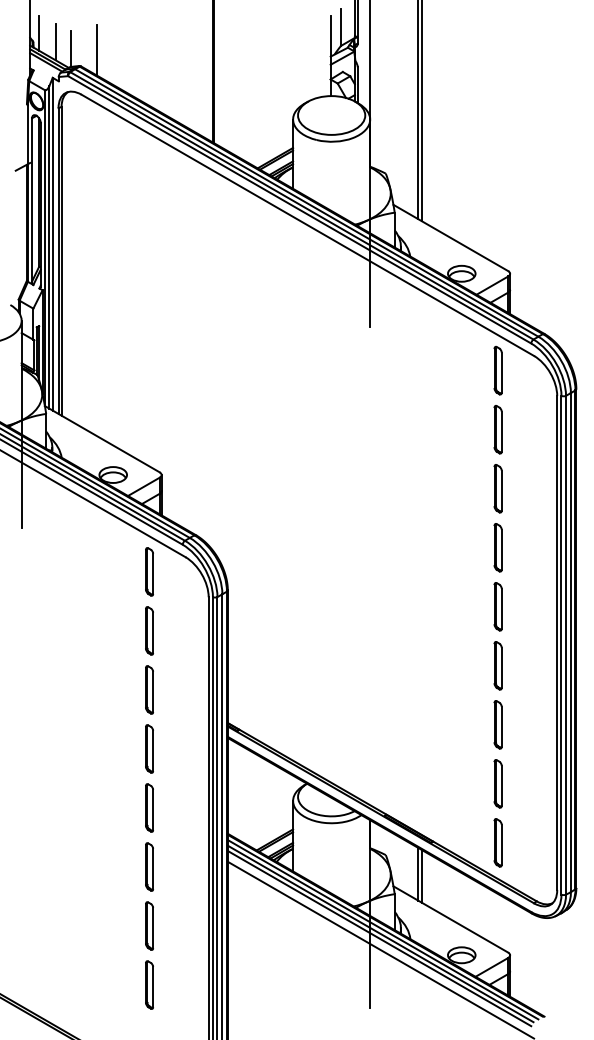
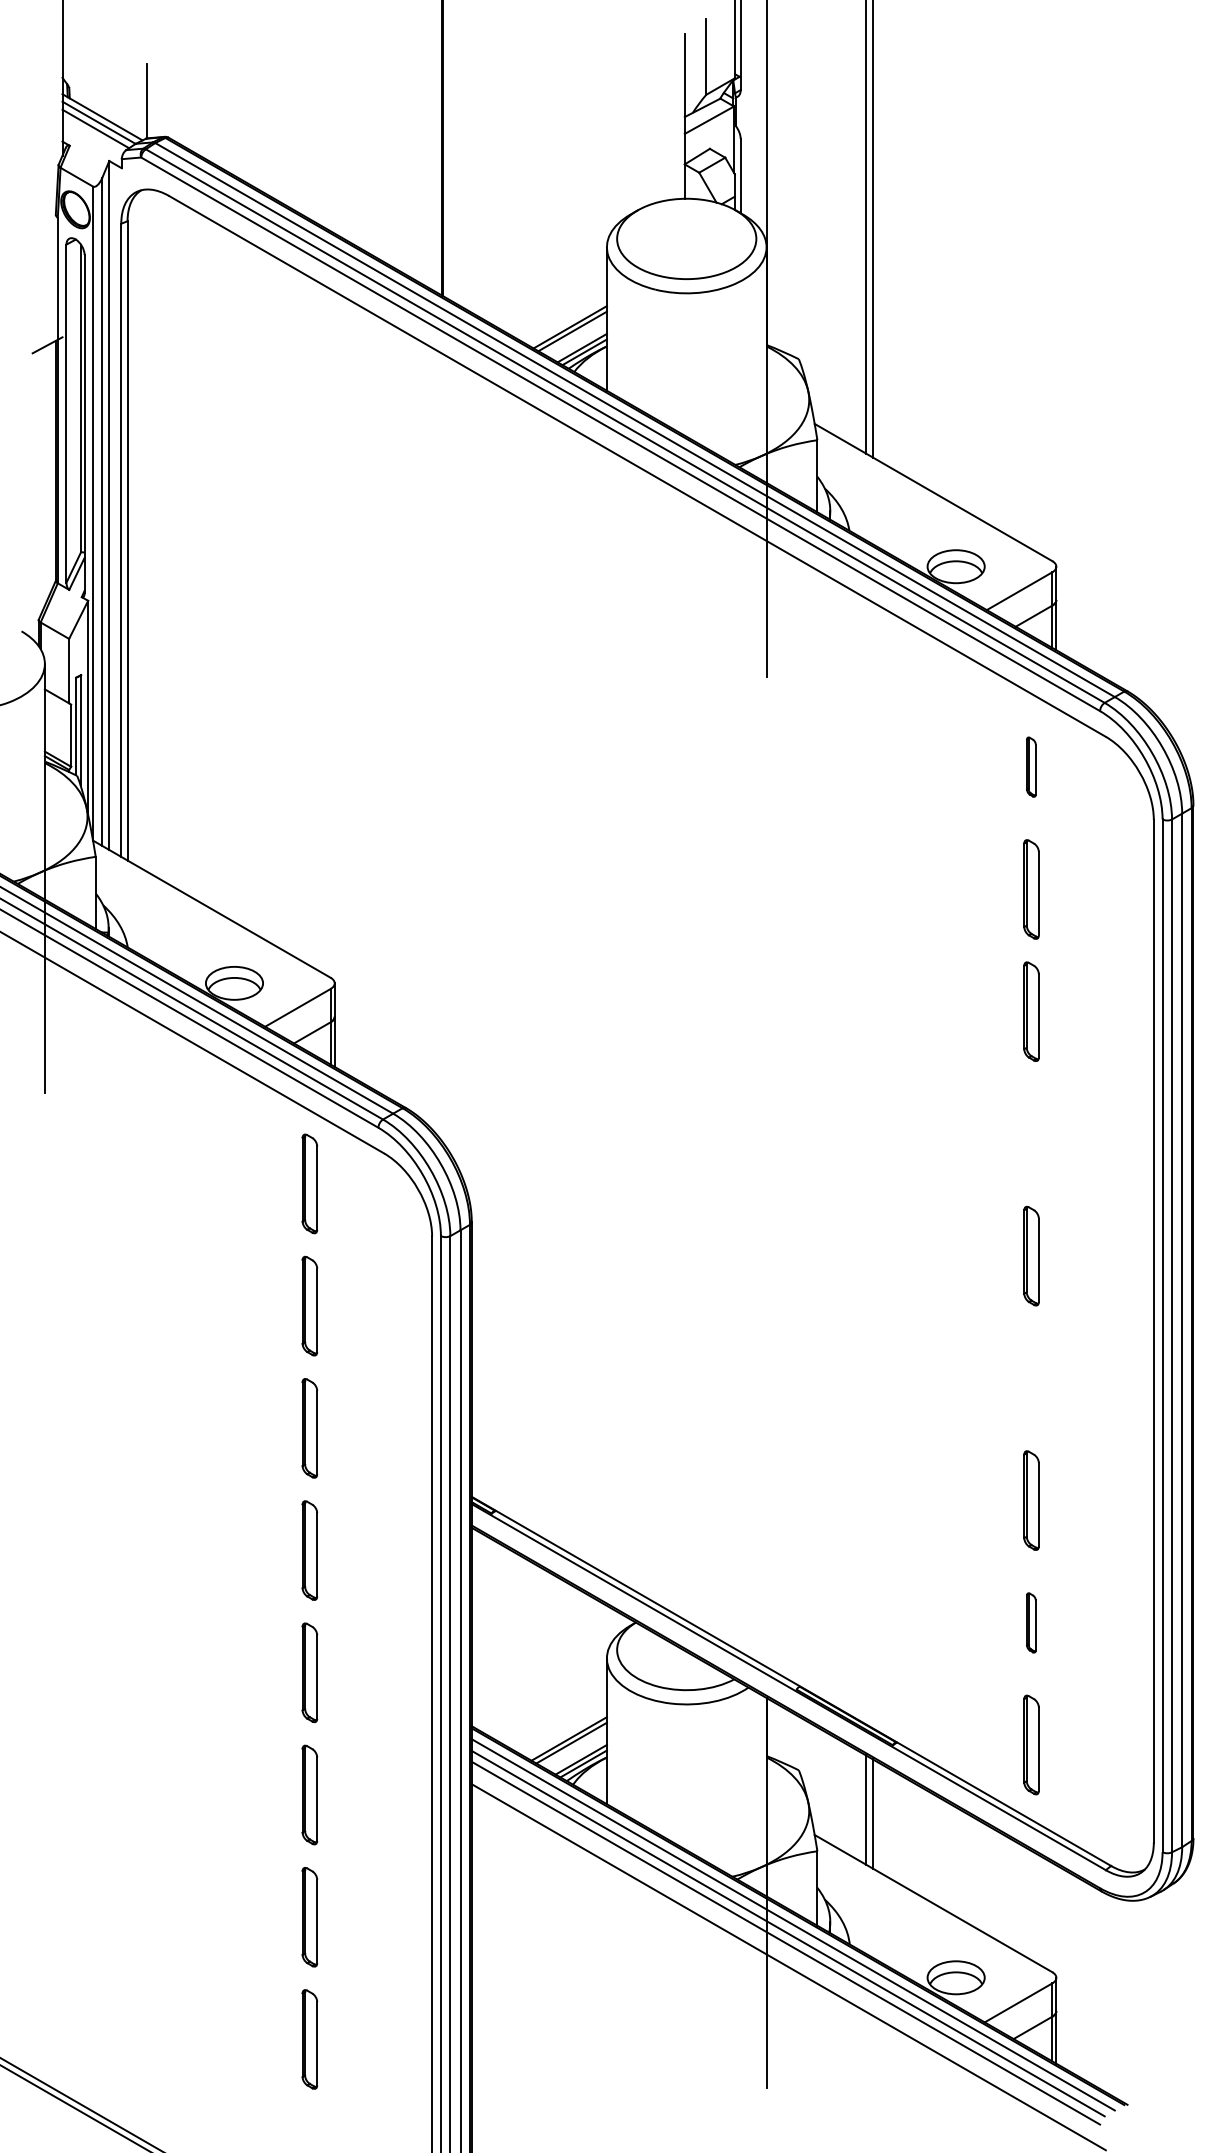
line: (38, 33) -> (79, 69), removed
line: (55, 42) -> (114, 87), removed
line: (96, 50) -> (199, 104), removed
part: (497, 370) -> (1030, 766), size x0.6
part: (497, 547) -> (1030, 1133), removed
part: (497, 665) -> (1030, 1377), removed
part: (497, 783) -> (1030, 1622), size x0.6

